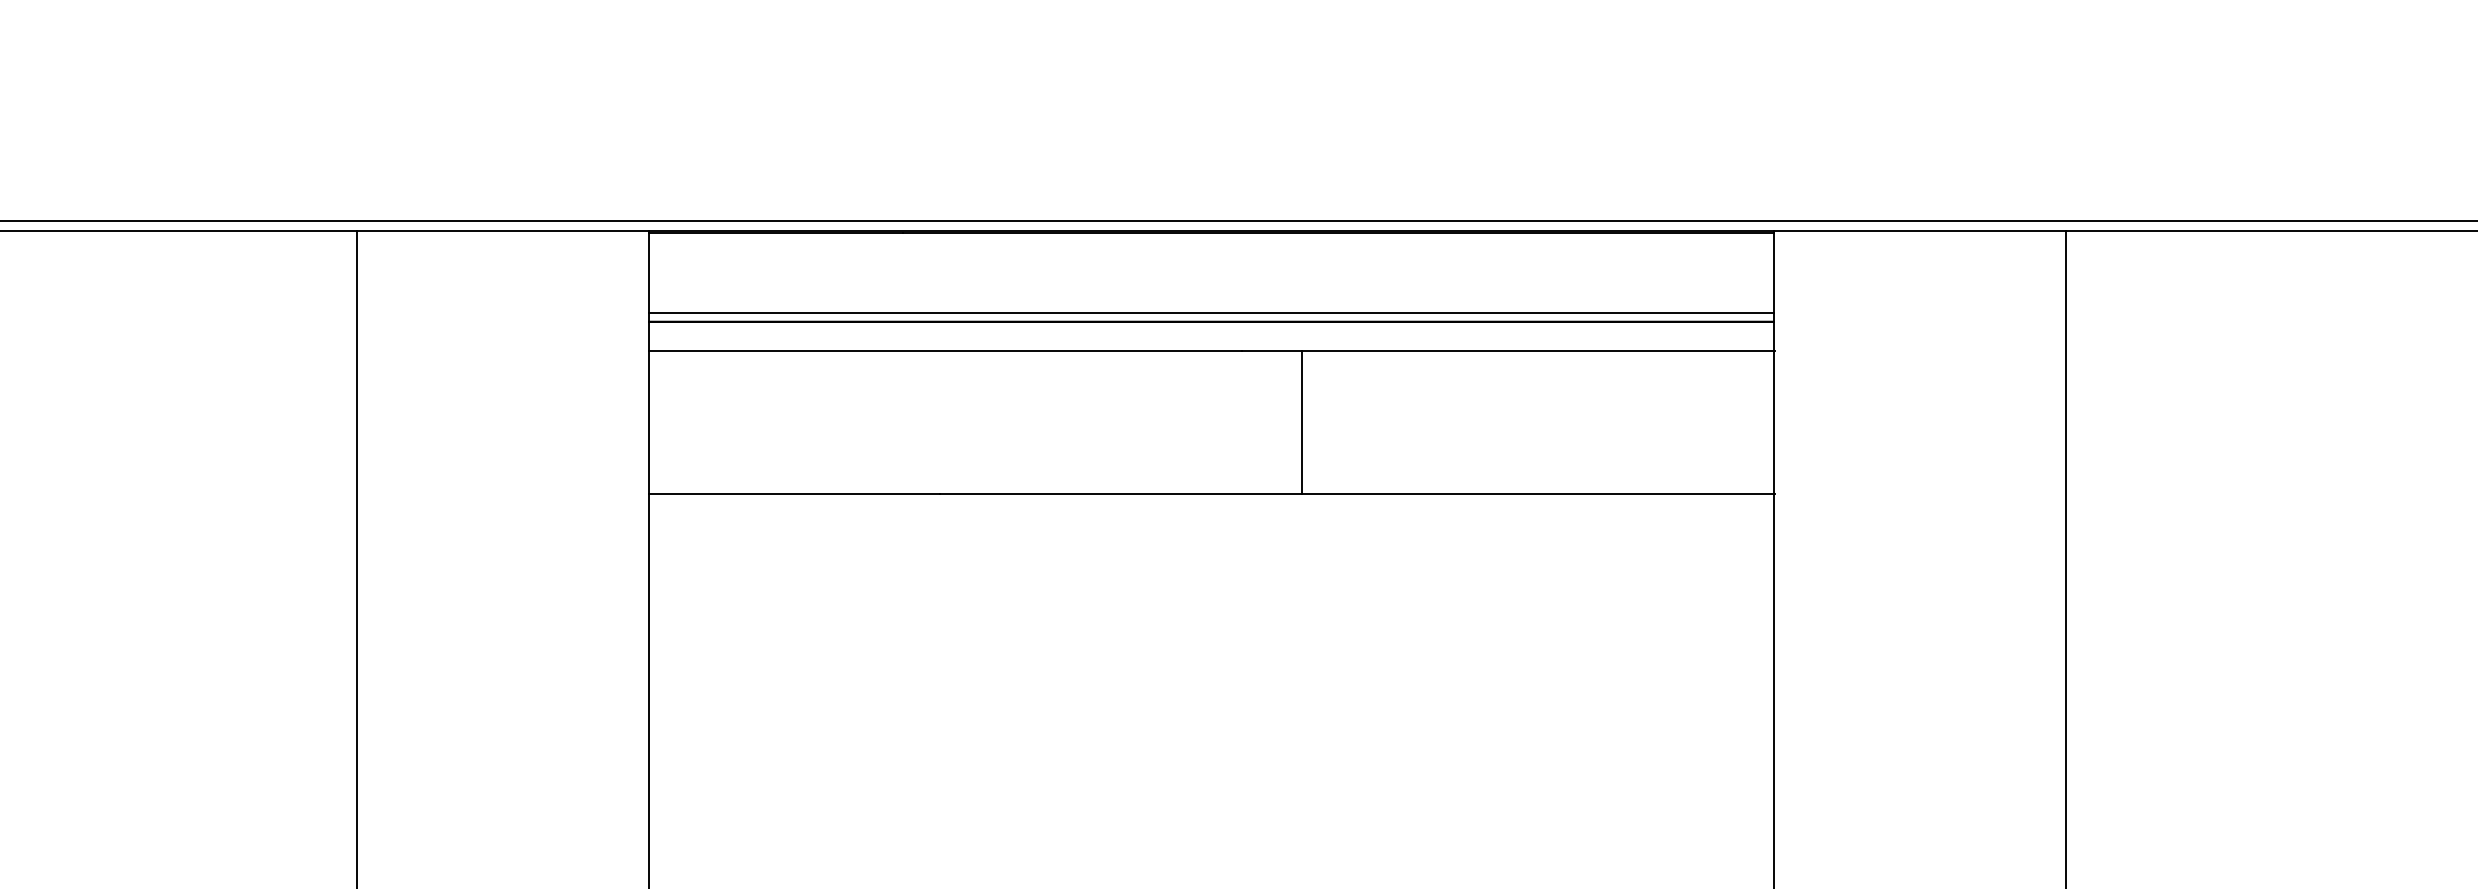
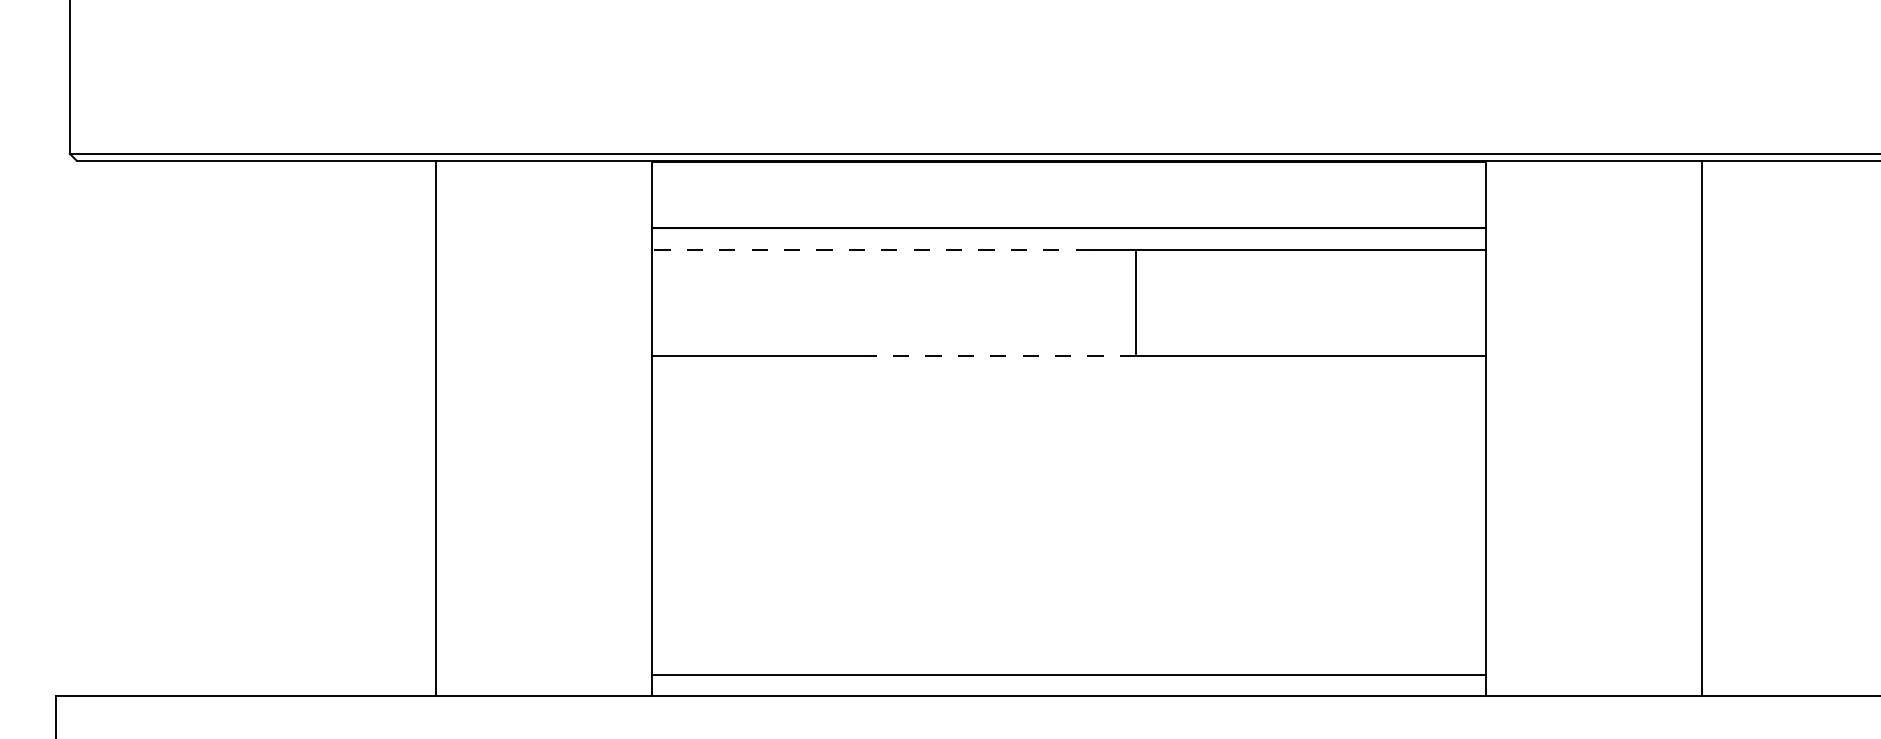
line: (1210, 312) -> (1068, 221), removed
line: (945, 350) -> (871, 249), solid -> dashed
line: (1121, 494) -> (1002, 356), solid -> dashed

